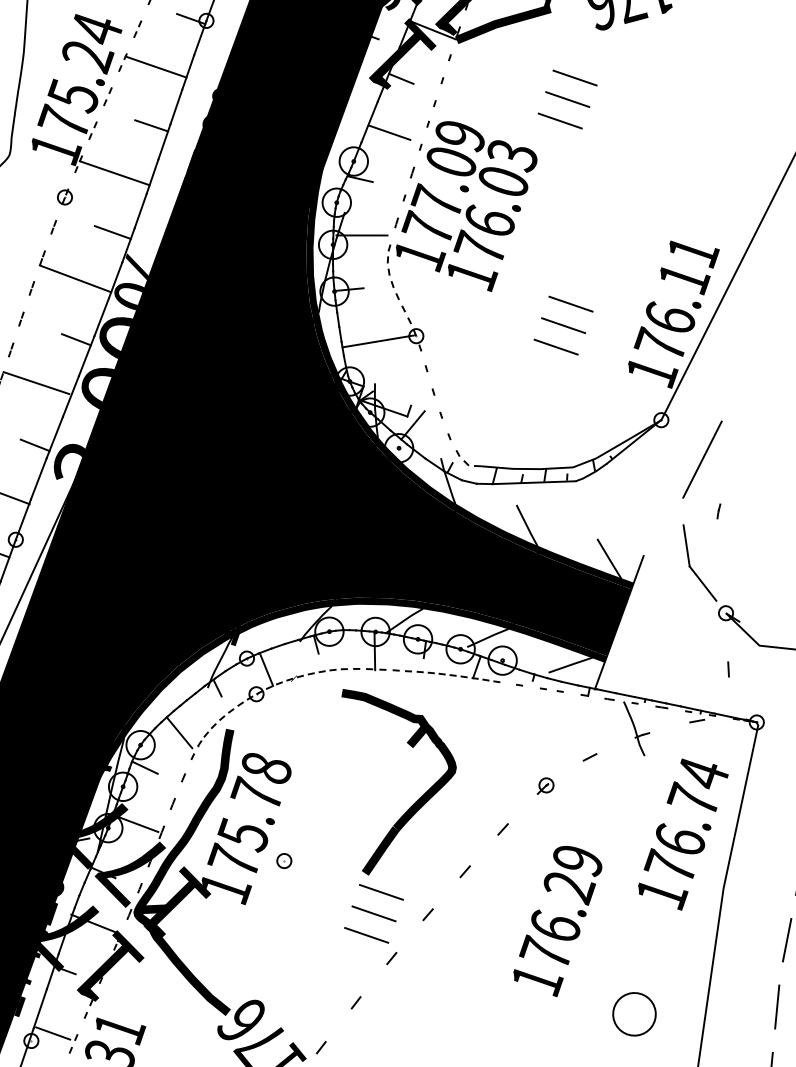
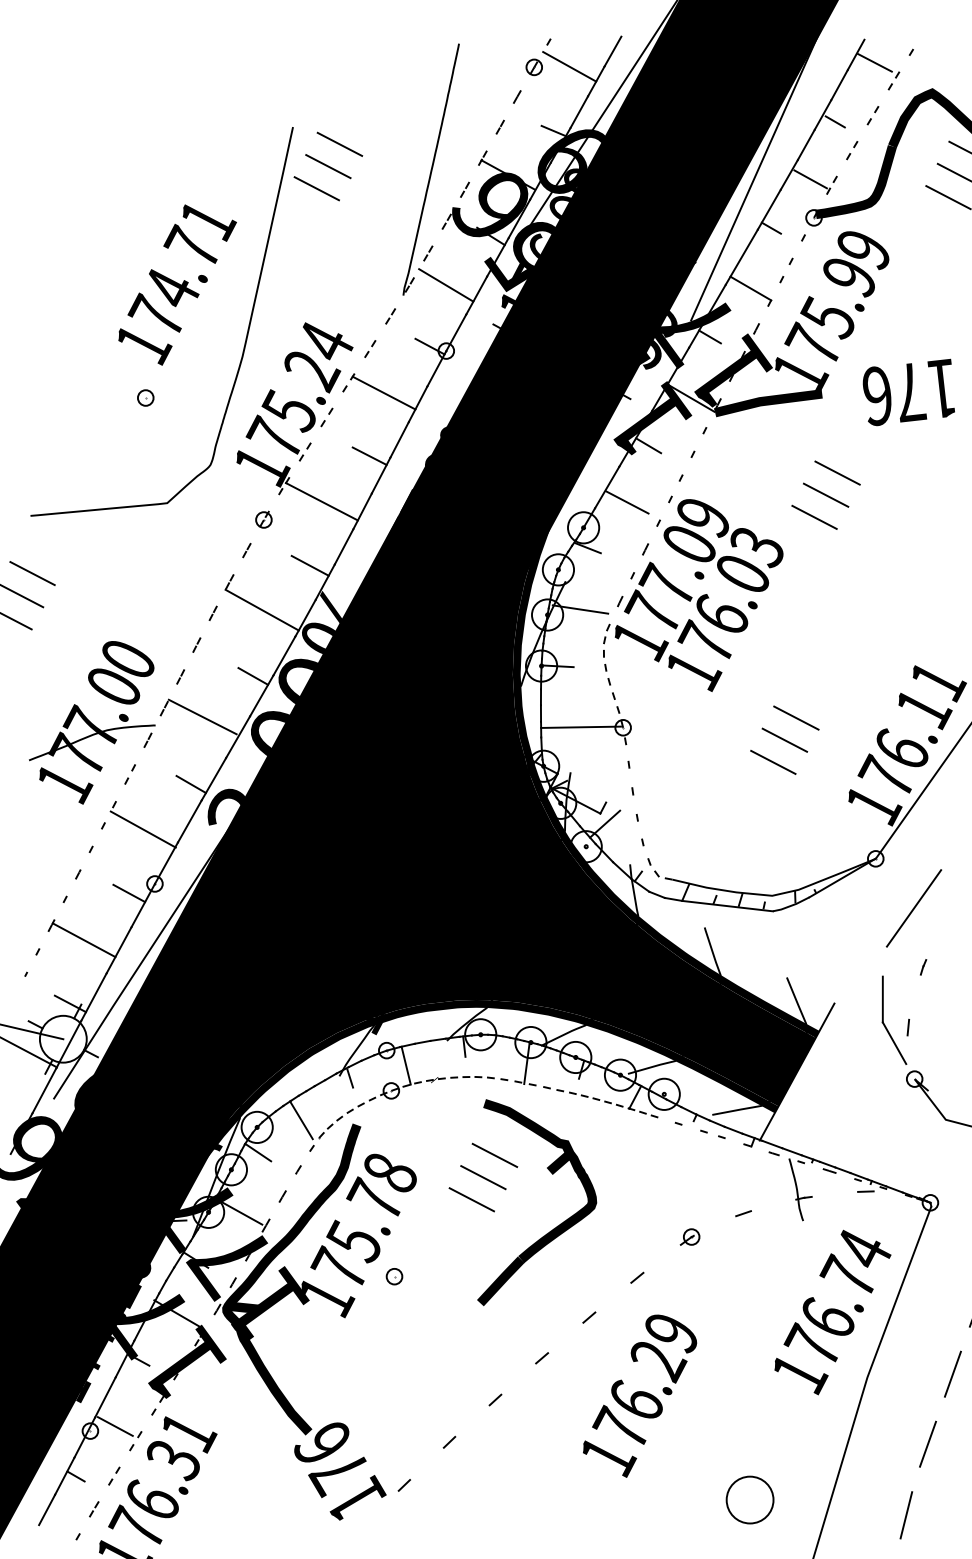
line: (727, 669) -> (907, 1027), moved
part: (374, 913) -> (483, 1177), moved
text: (558, 921) -> (640, 1395), moved

